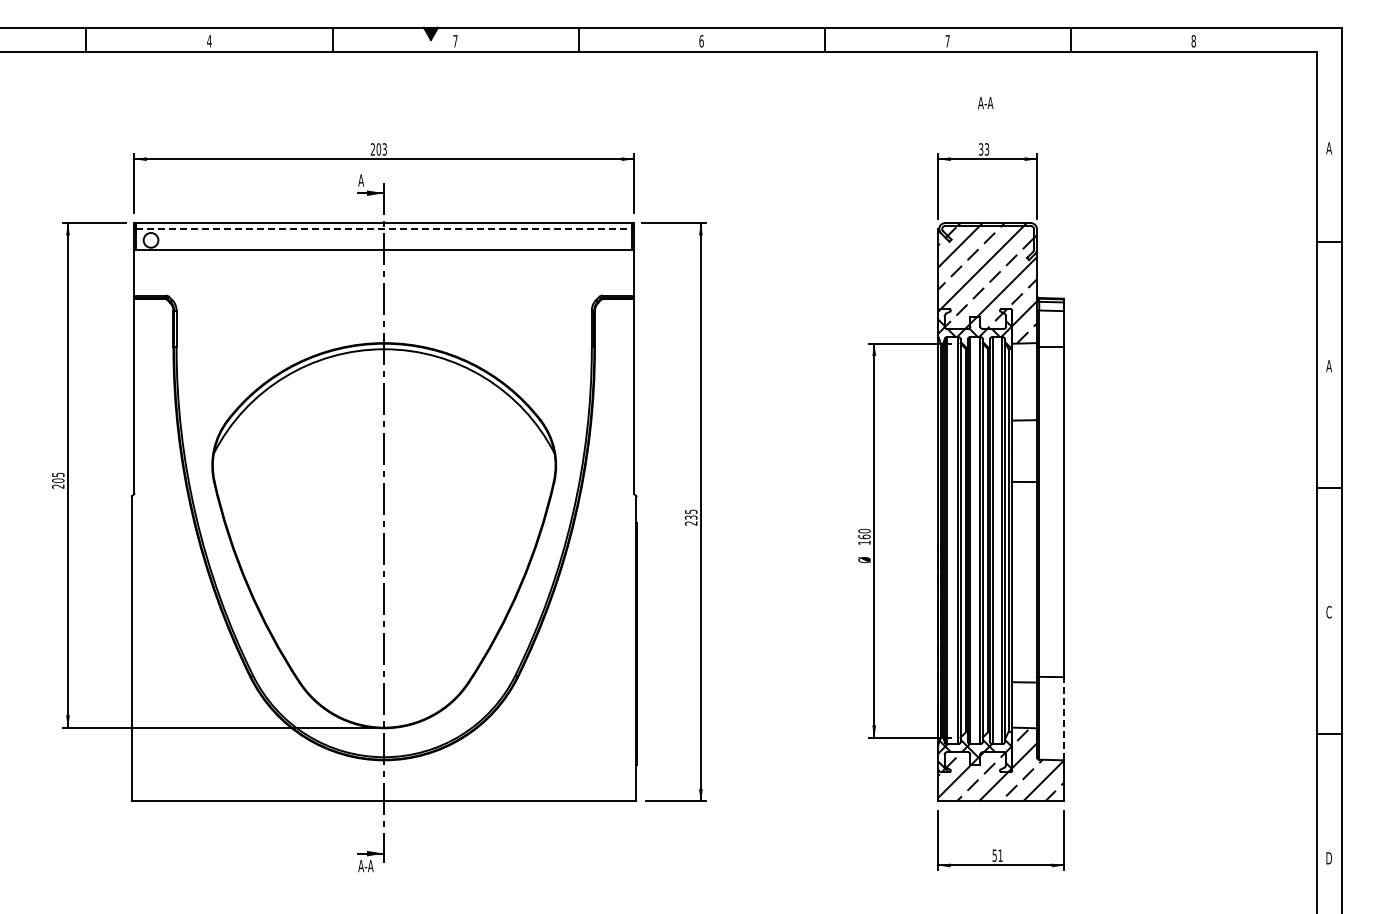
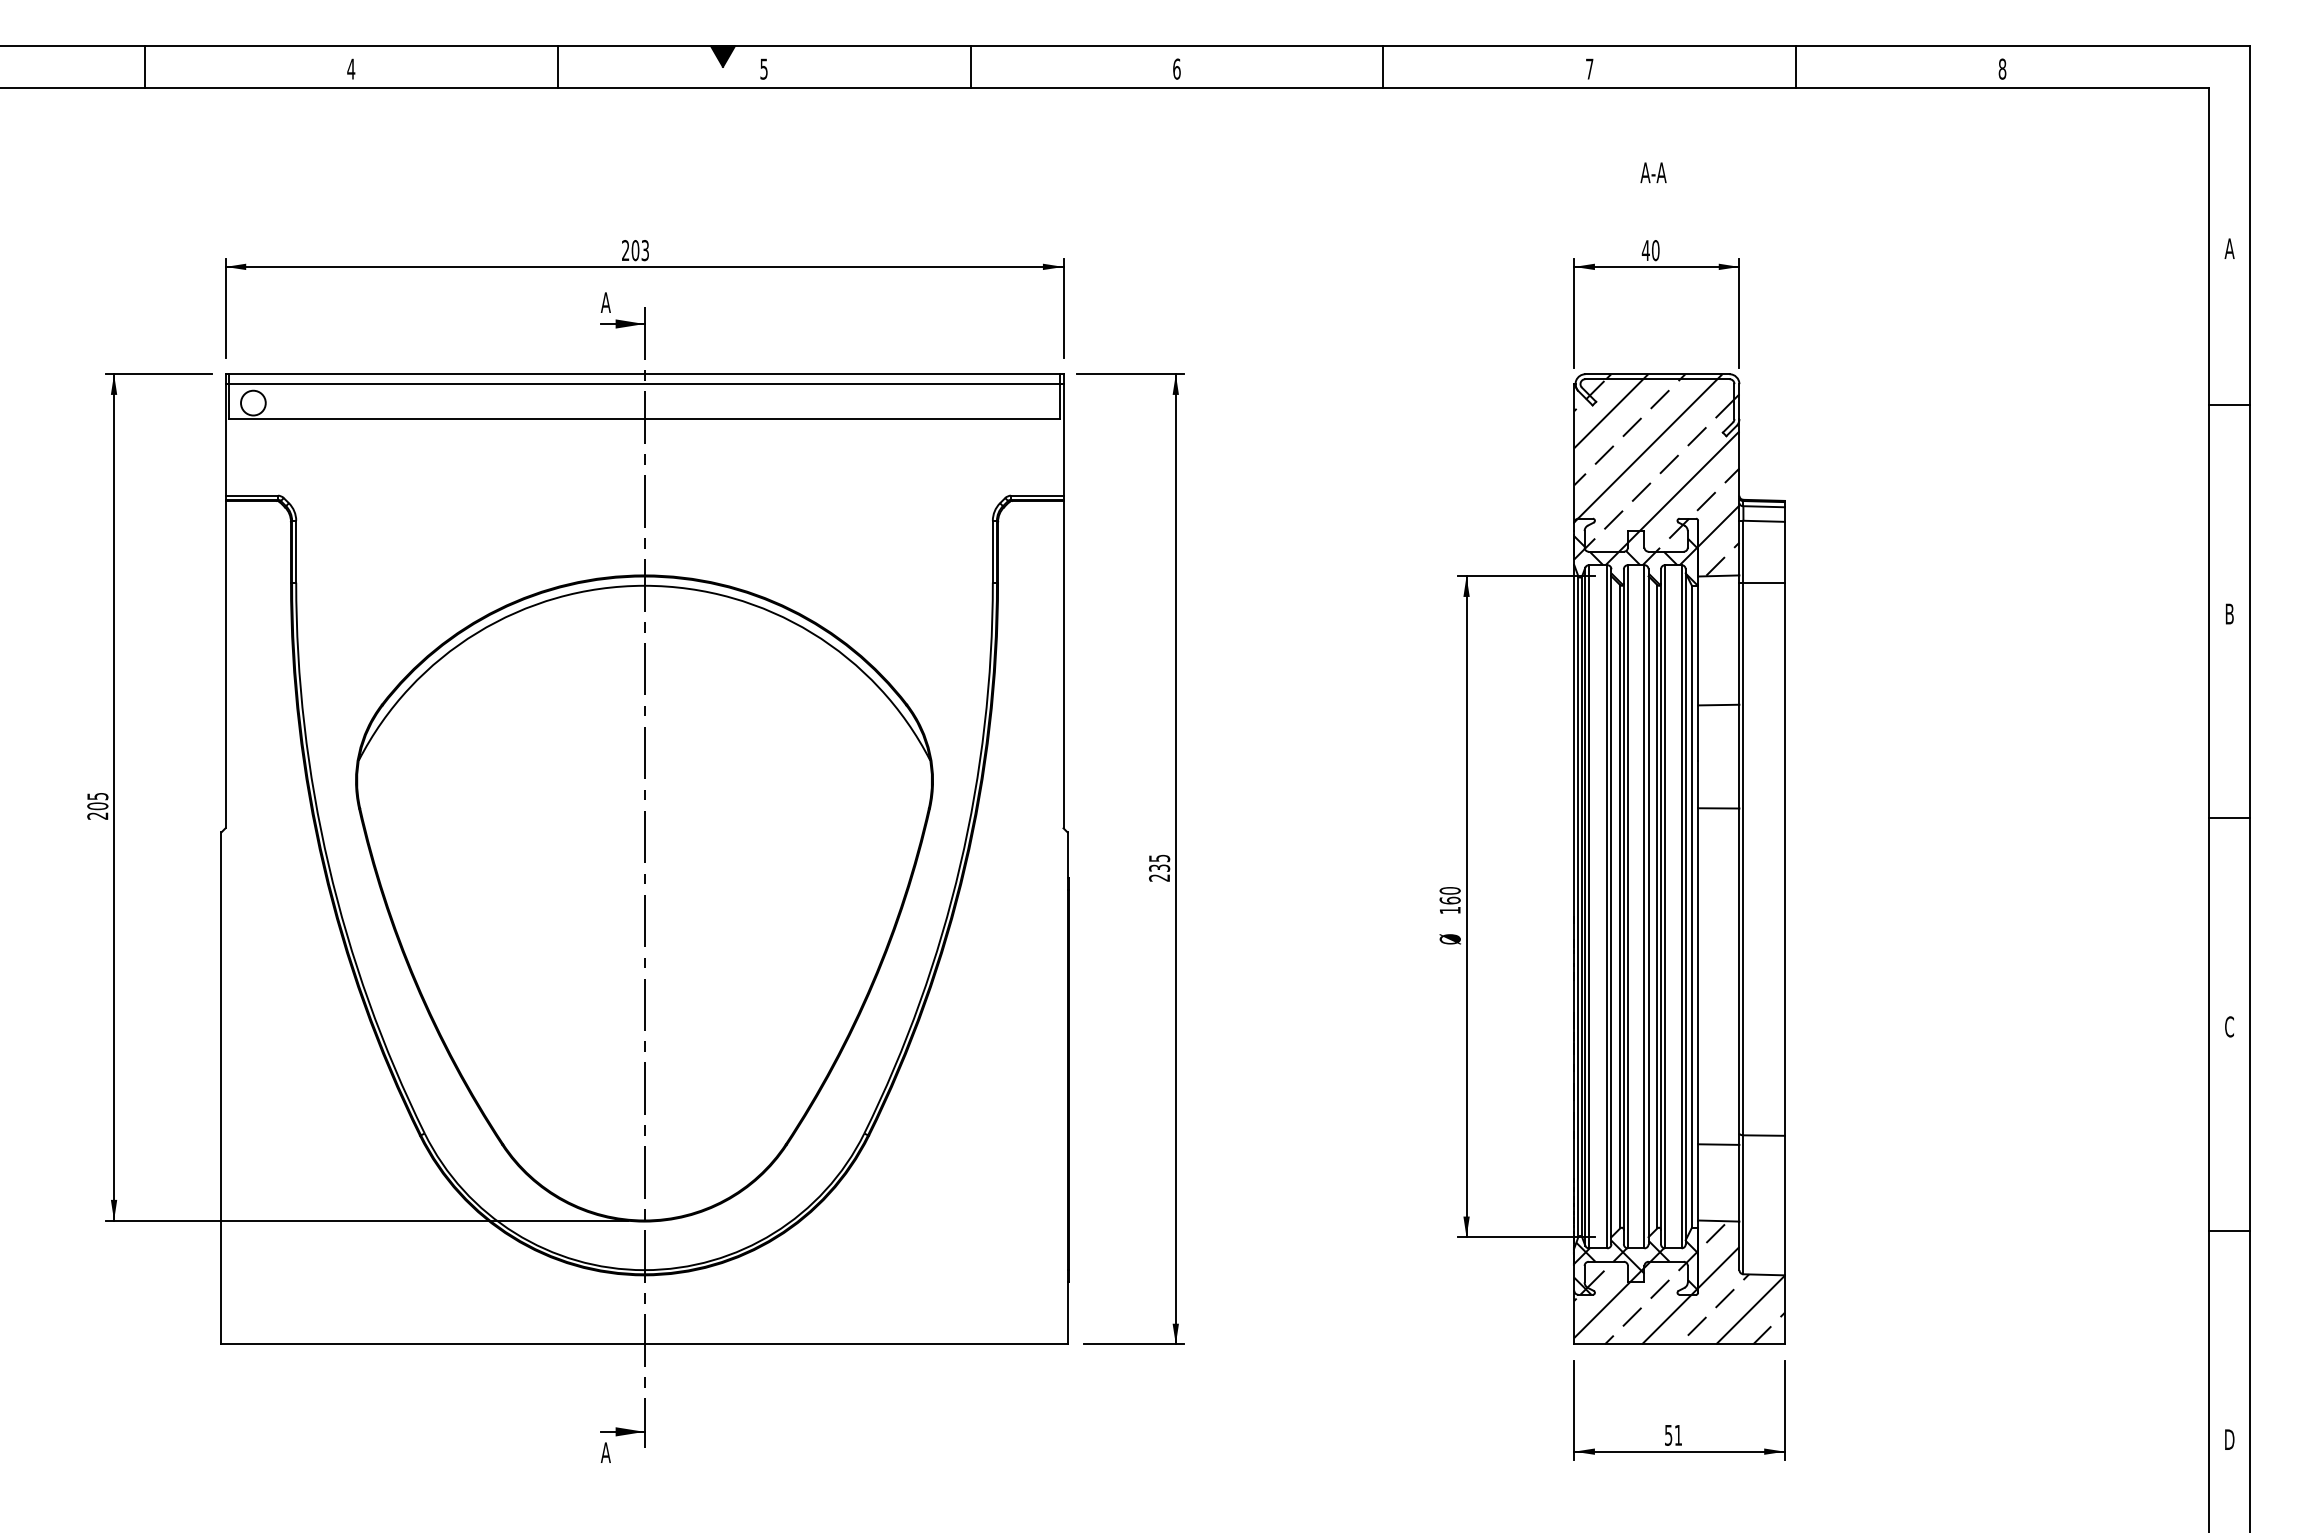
text: (455, 41) -> (764, 69), 7 -> 5
text: (983, 149) -> (1649, 250), 33 -> 40
line: (384, 229) -> (645, 384), dashed -> solid
text: (1328, 366) -> (2228, 614), A -> B
line: (1063, 718) -> (1784, 1205), dashed -> solid
text: (368, 866) -> (618, 1453), A-A -> A

